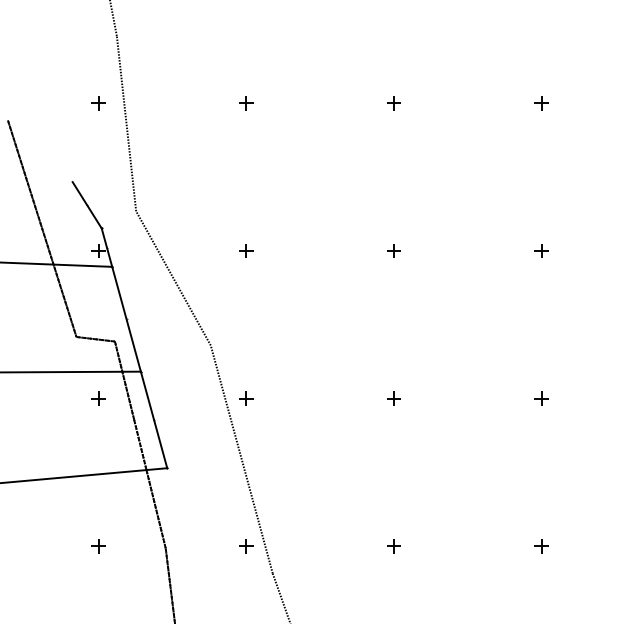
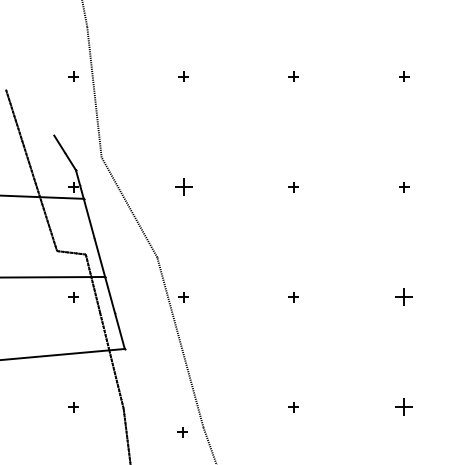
part: (245, 251) -> (183, 187), size x1.6
part: (542, 399) -> (404, 297), size x1.6
part: (245, 546) -> (182, 432), moved
part: (542, 546) -> (404, 407), size x1.6

